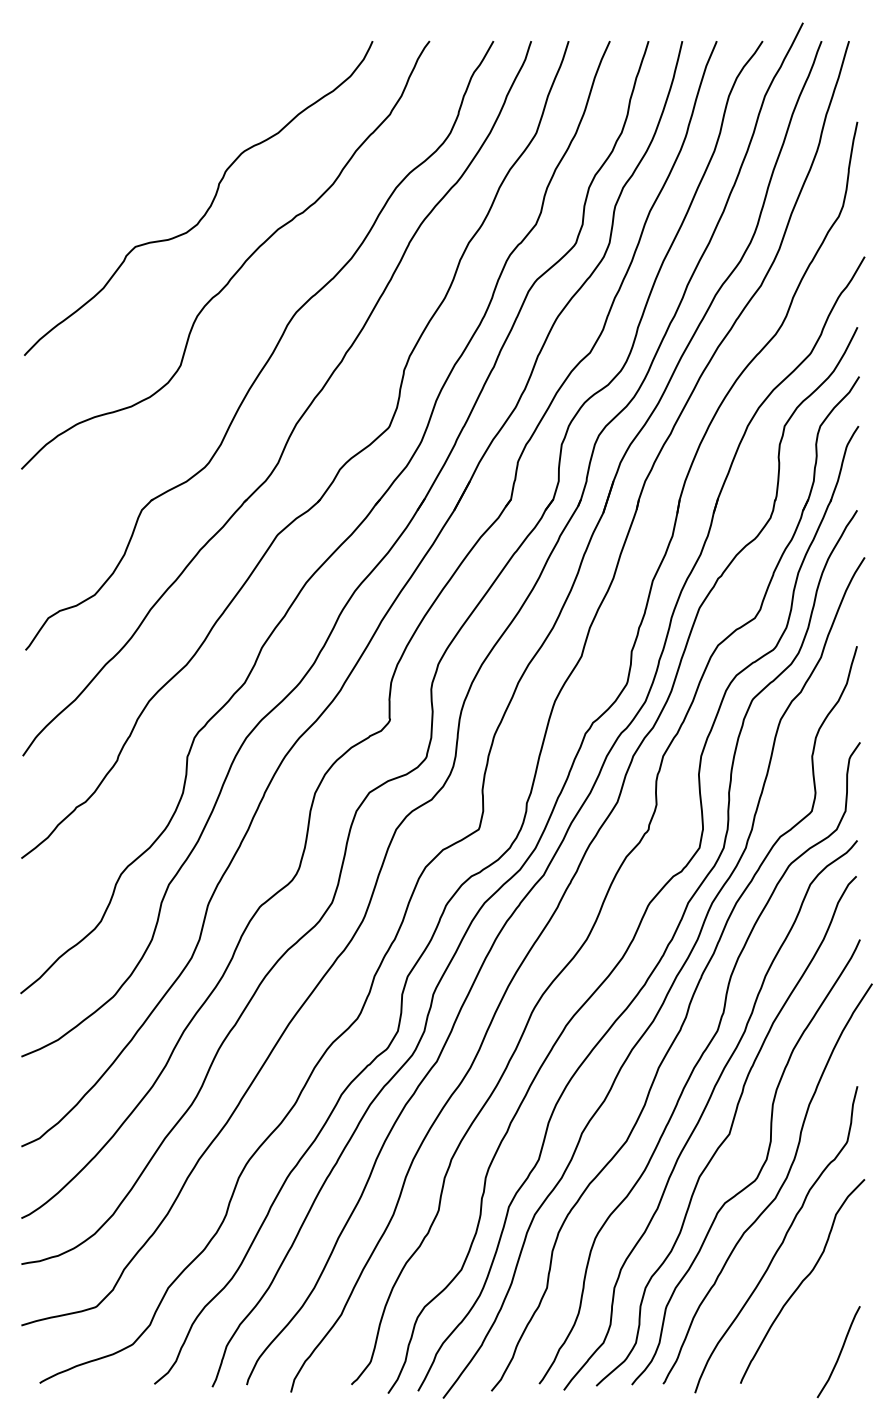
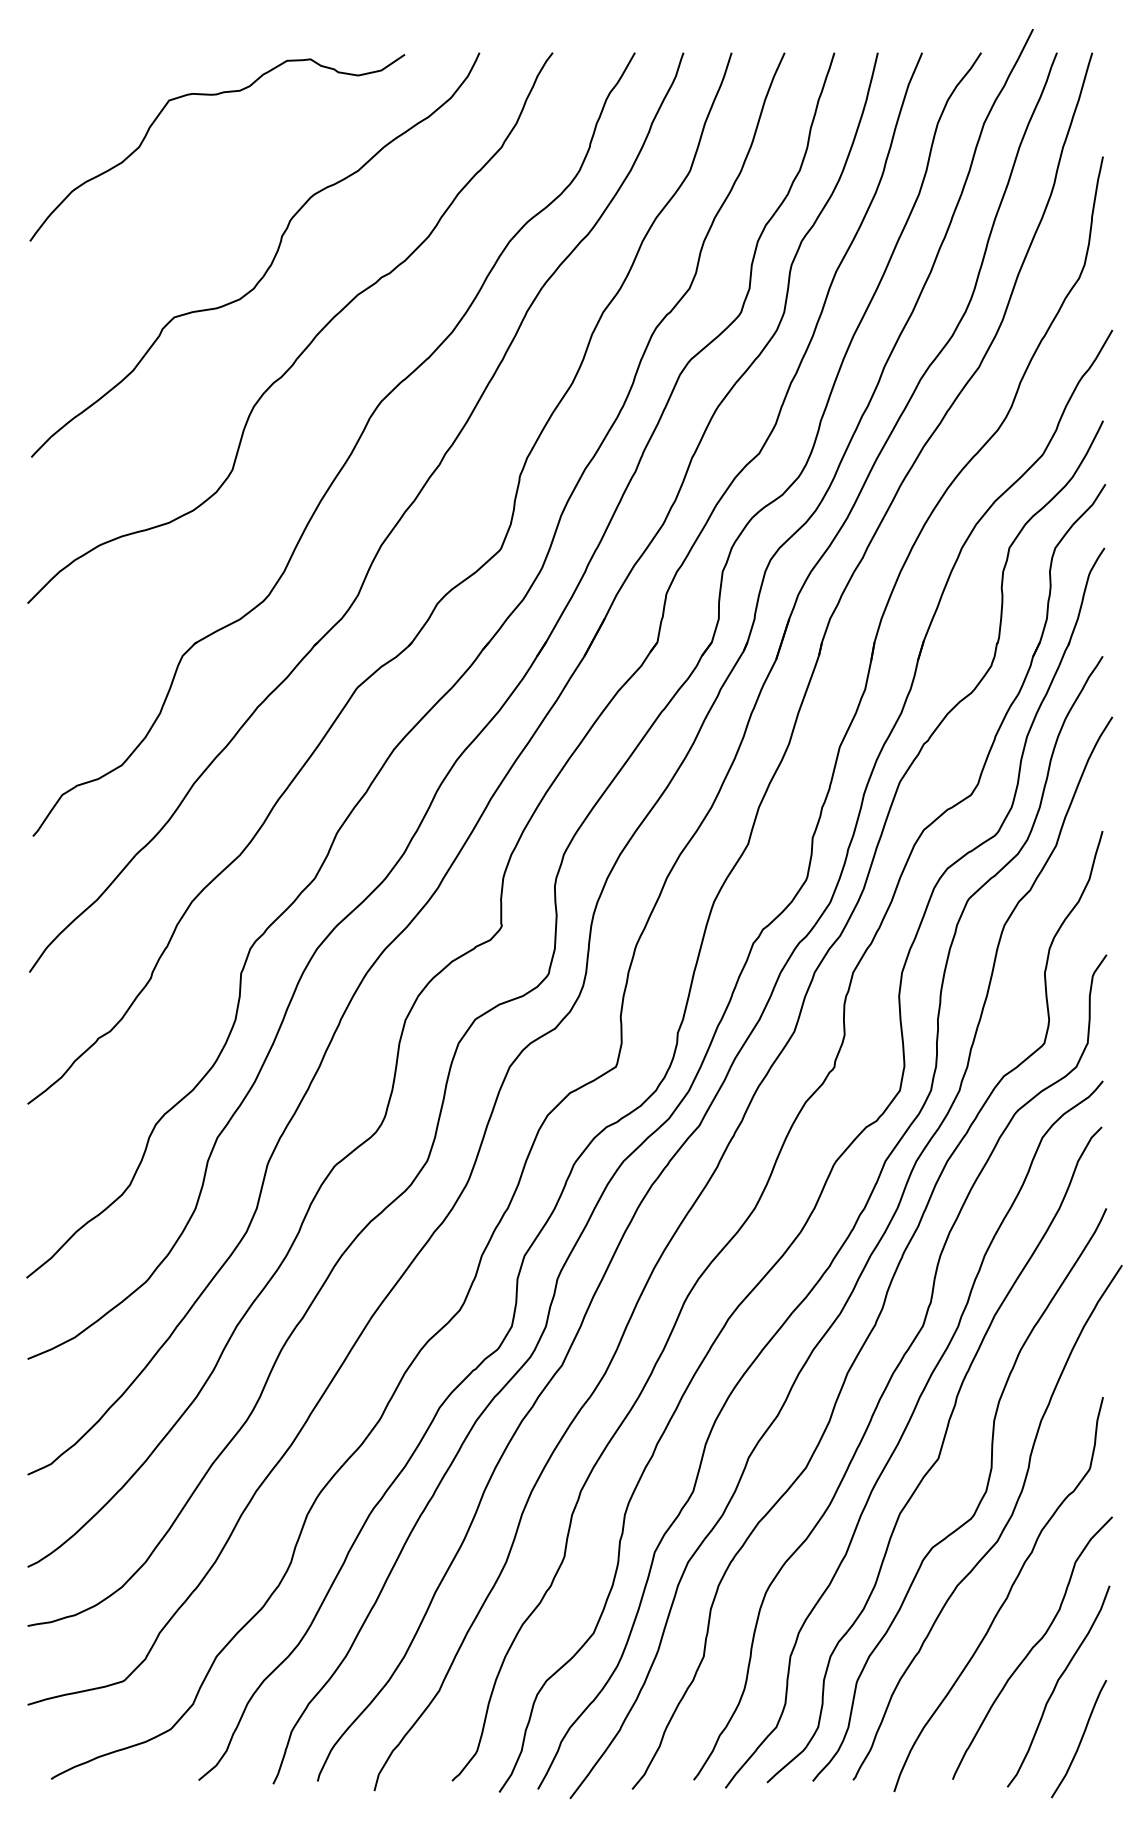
curve: (169, 74) -> (217, 95), added
curve: (821, 1311) -> (1056, 1686), added

